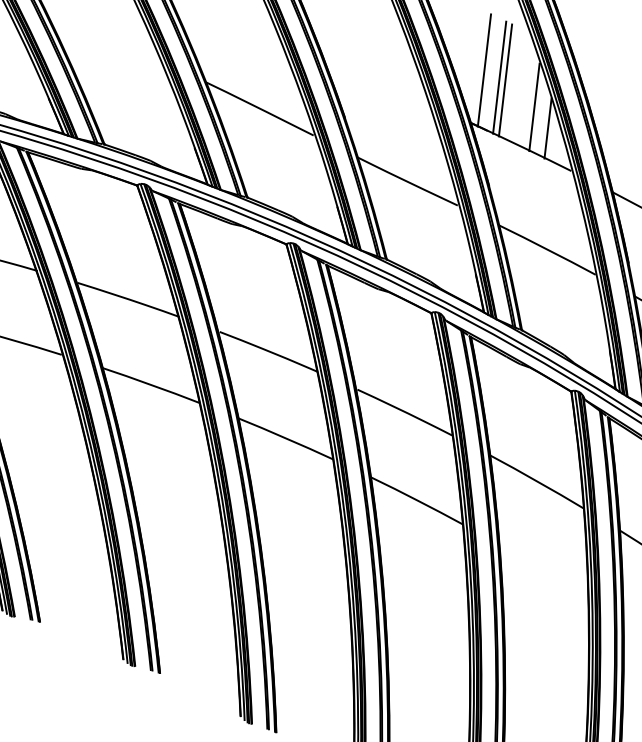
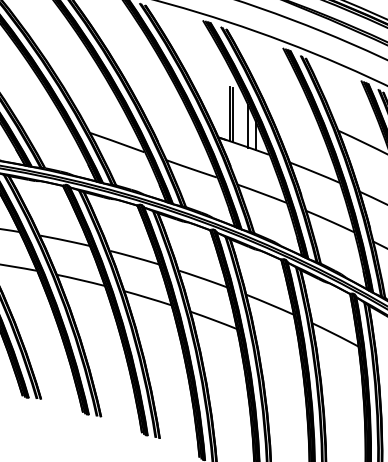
line: (483, 69) -> (221, 111), removed

